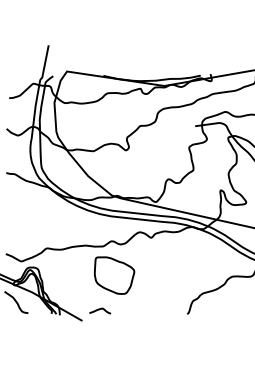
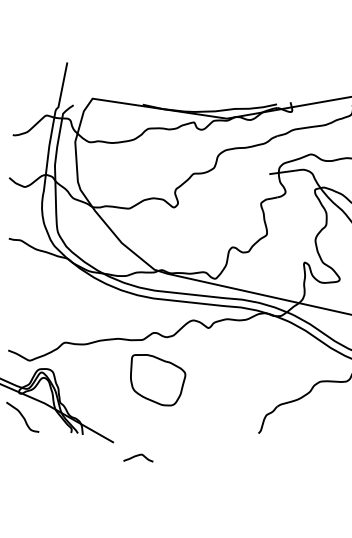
curve: (100, 309) -> (138, 455), moved

